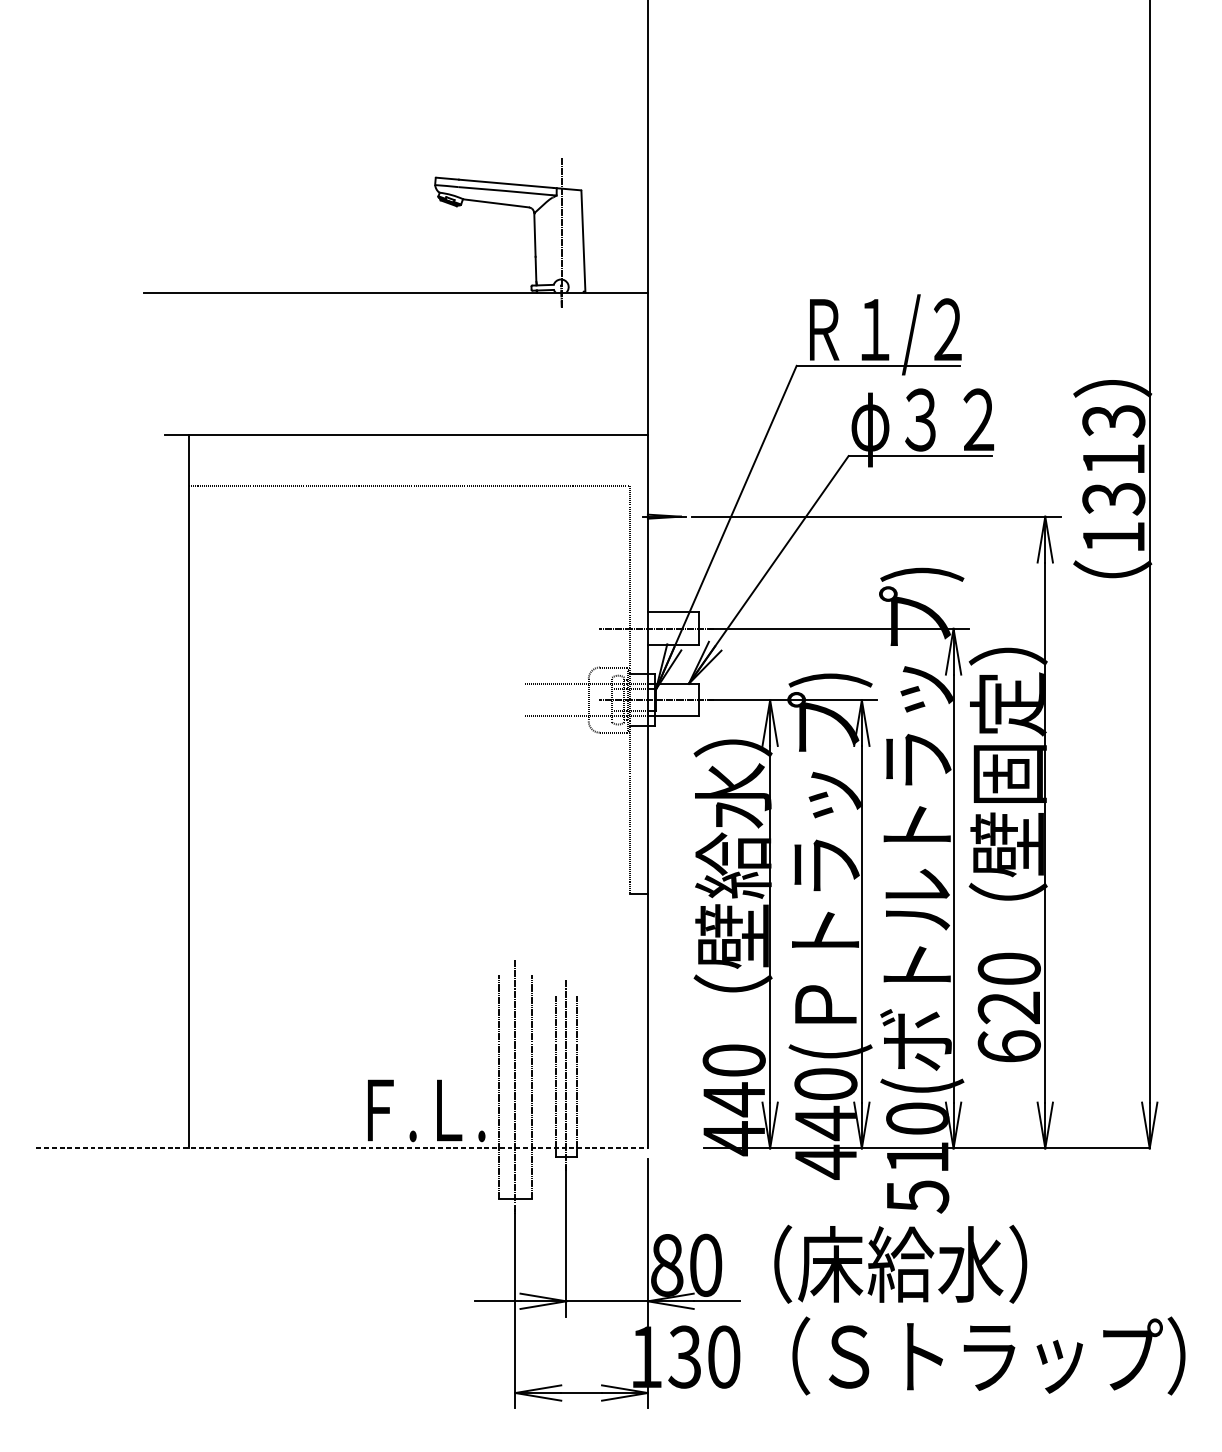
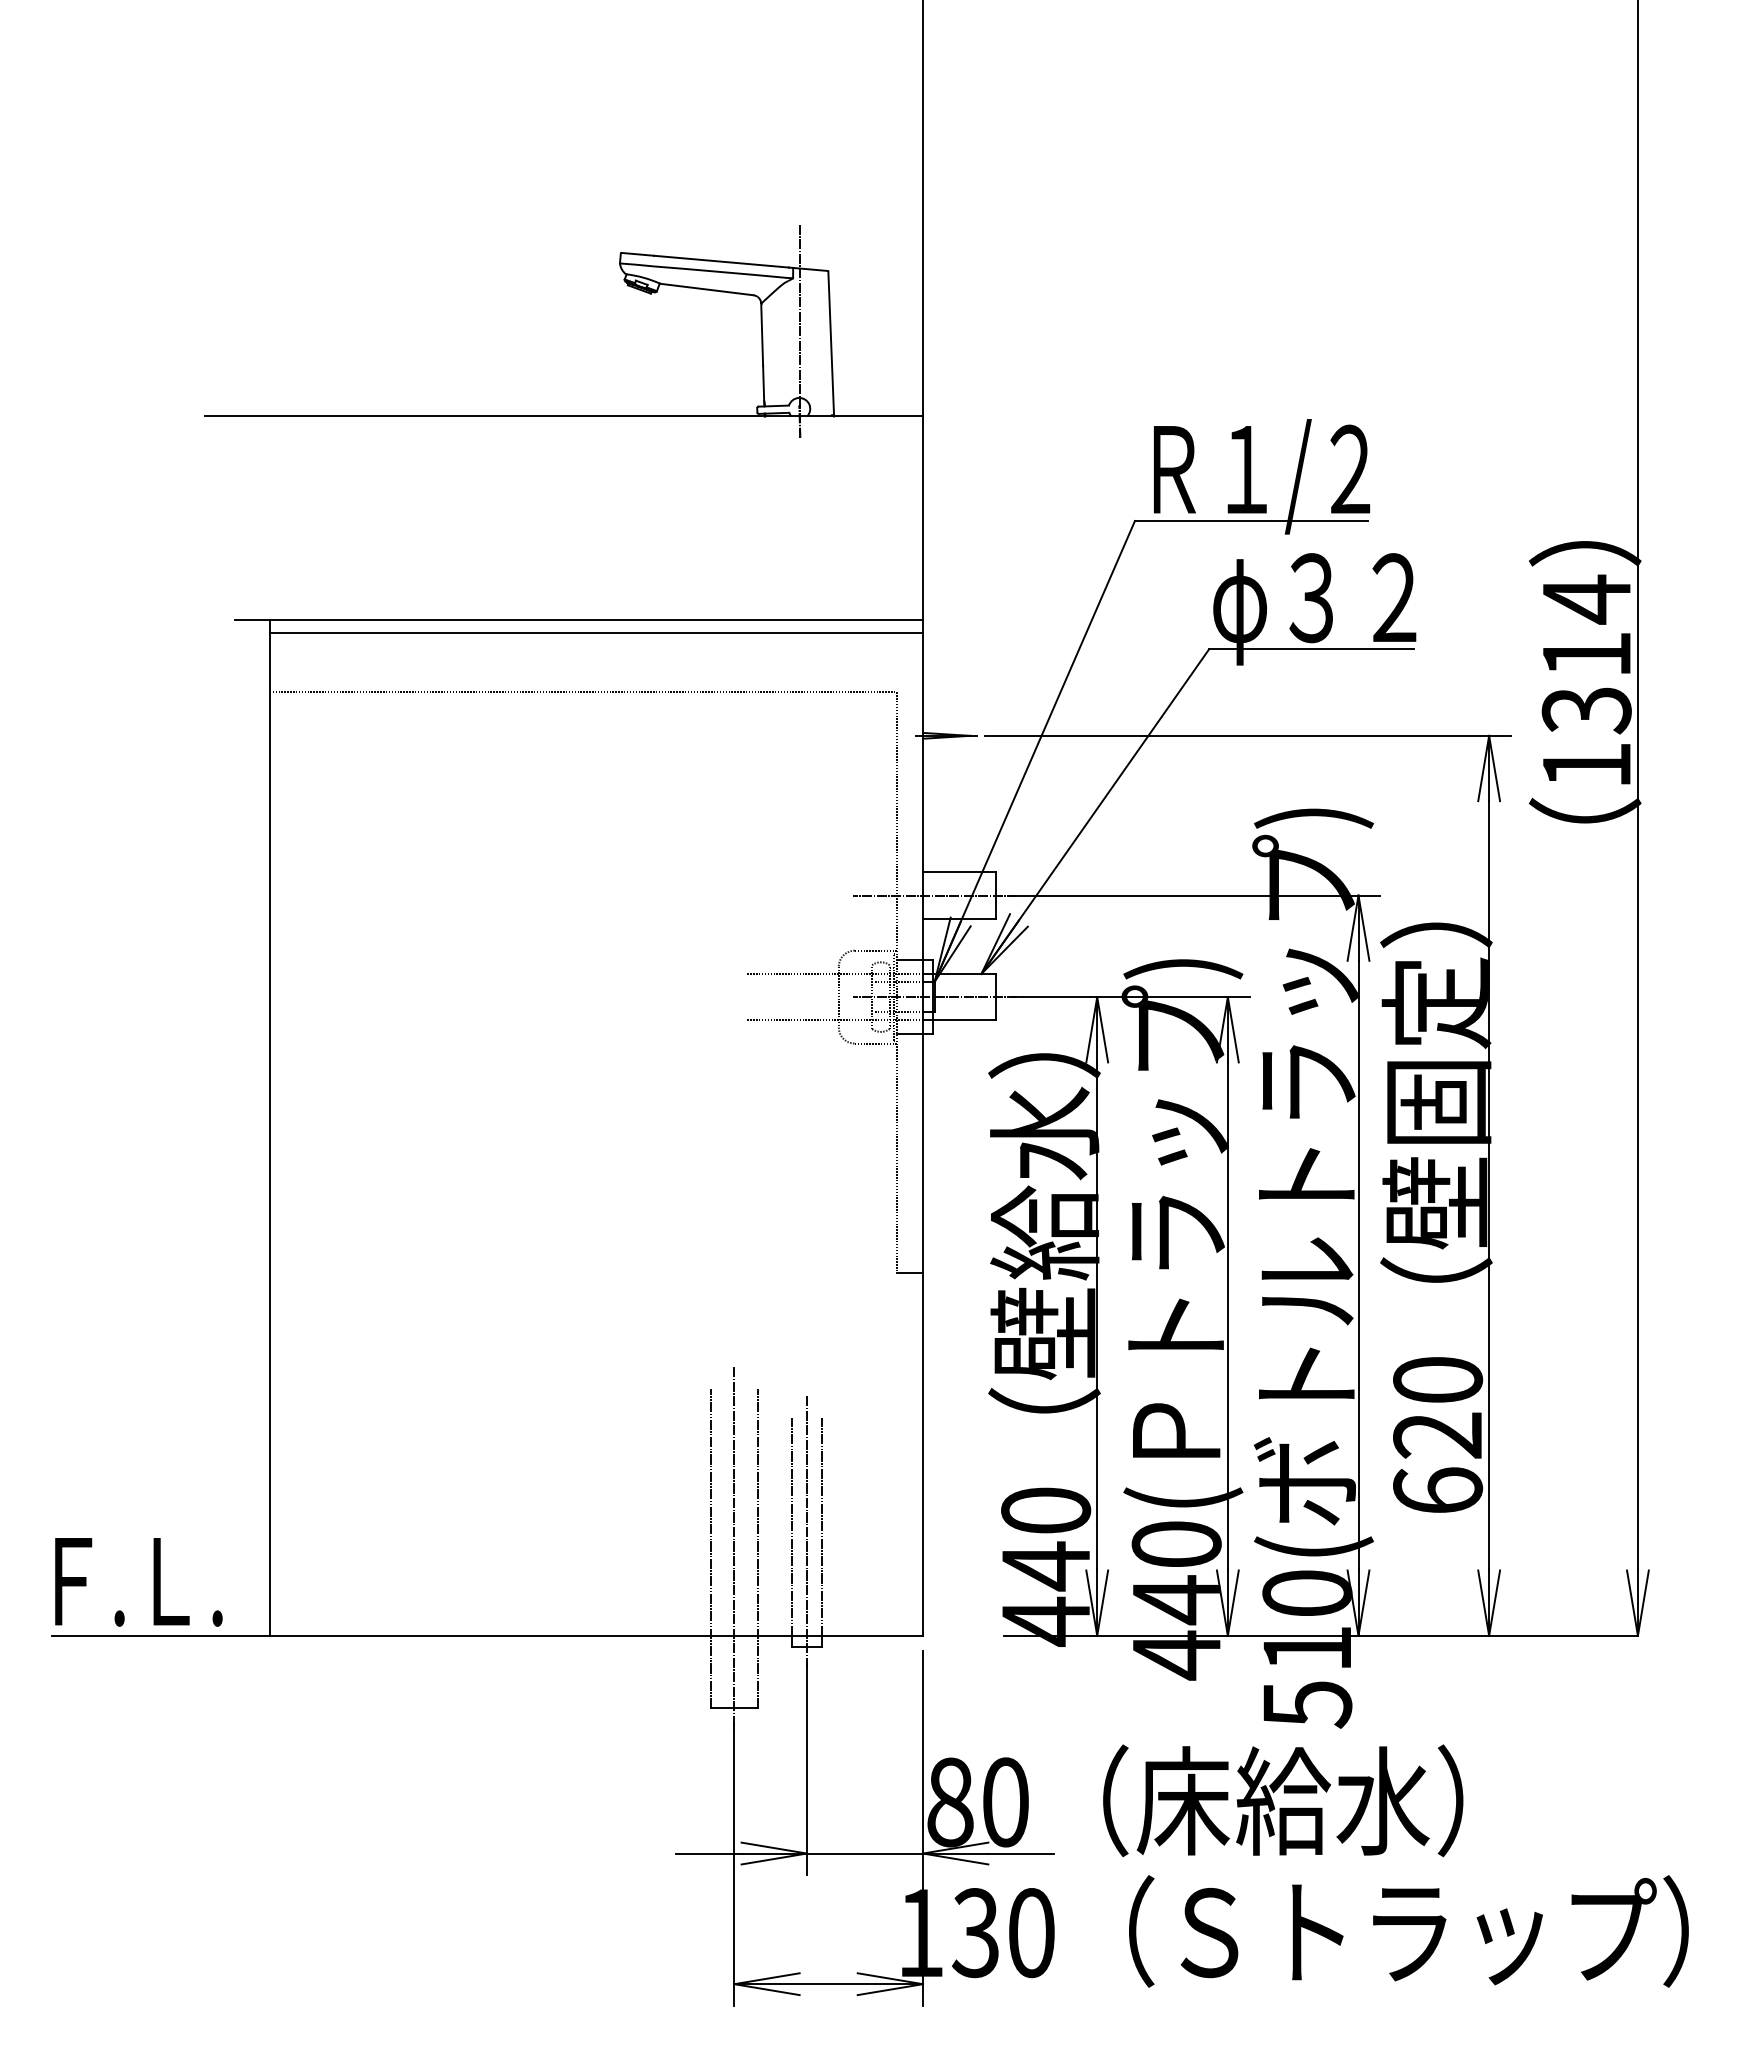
text: (1113, 420) -> (1586, 599), 1313 -> 1314
line: (418, 444) -> (596, 632), added
text: (426, 1111) -> (138, 1582), moved
line: (342, 1148) -> (488, 1635), dashed -> solid

